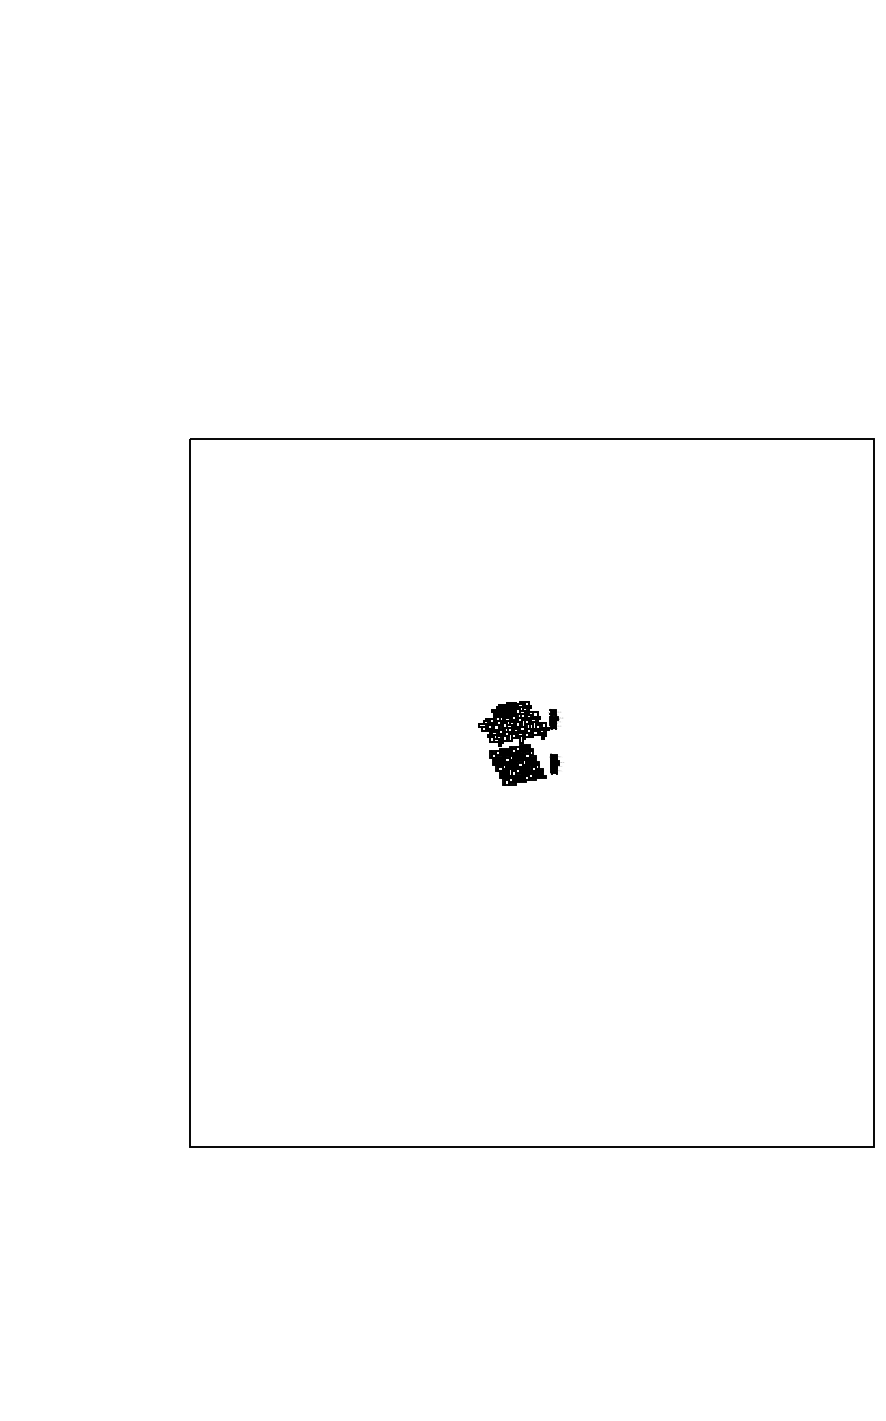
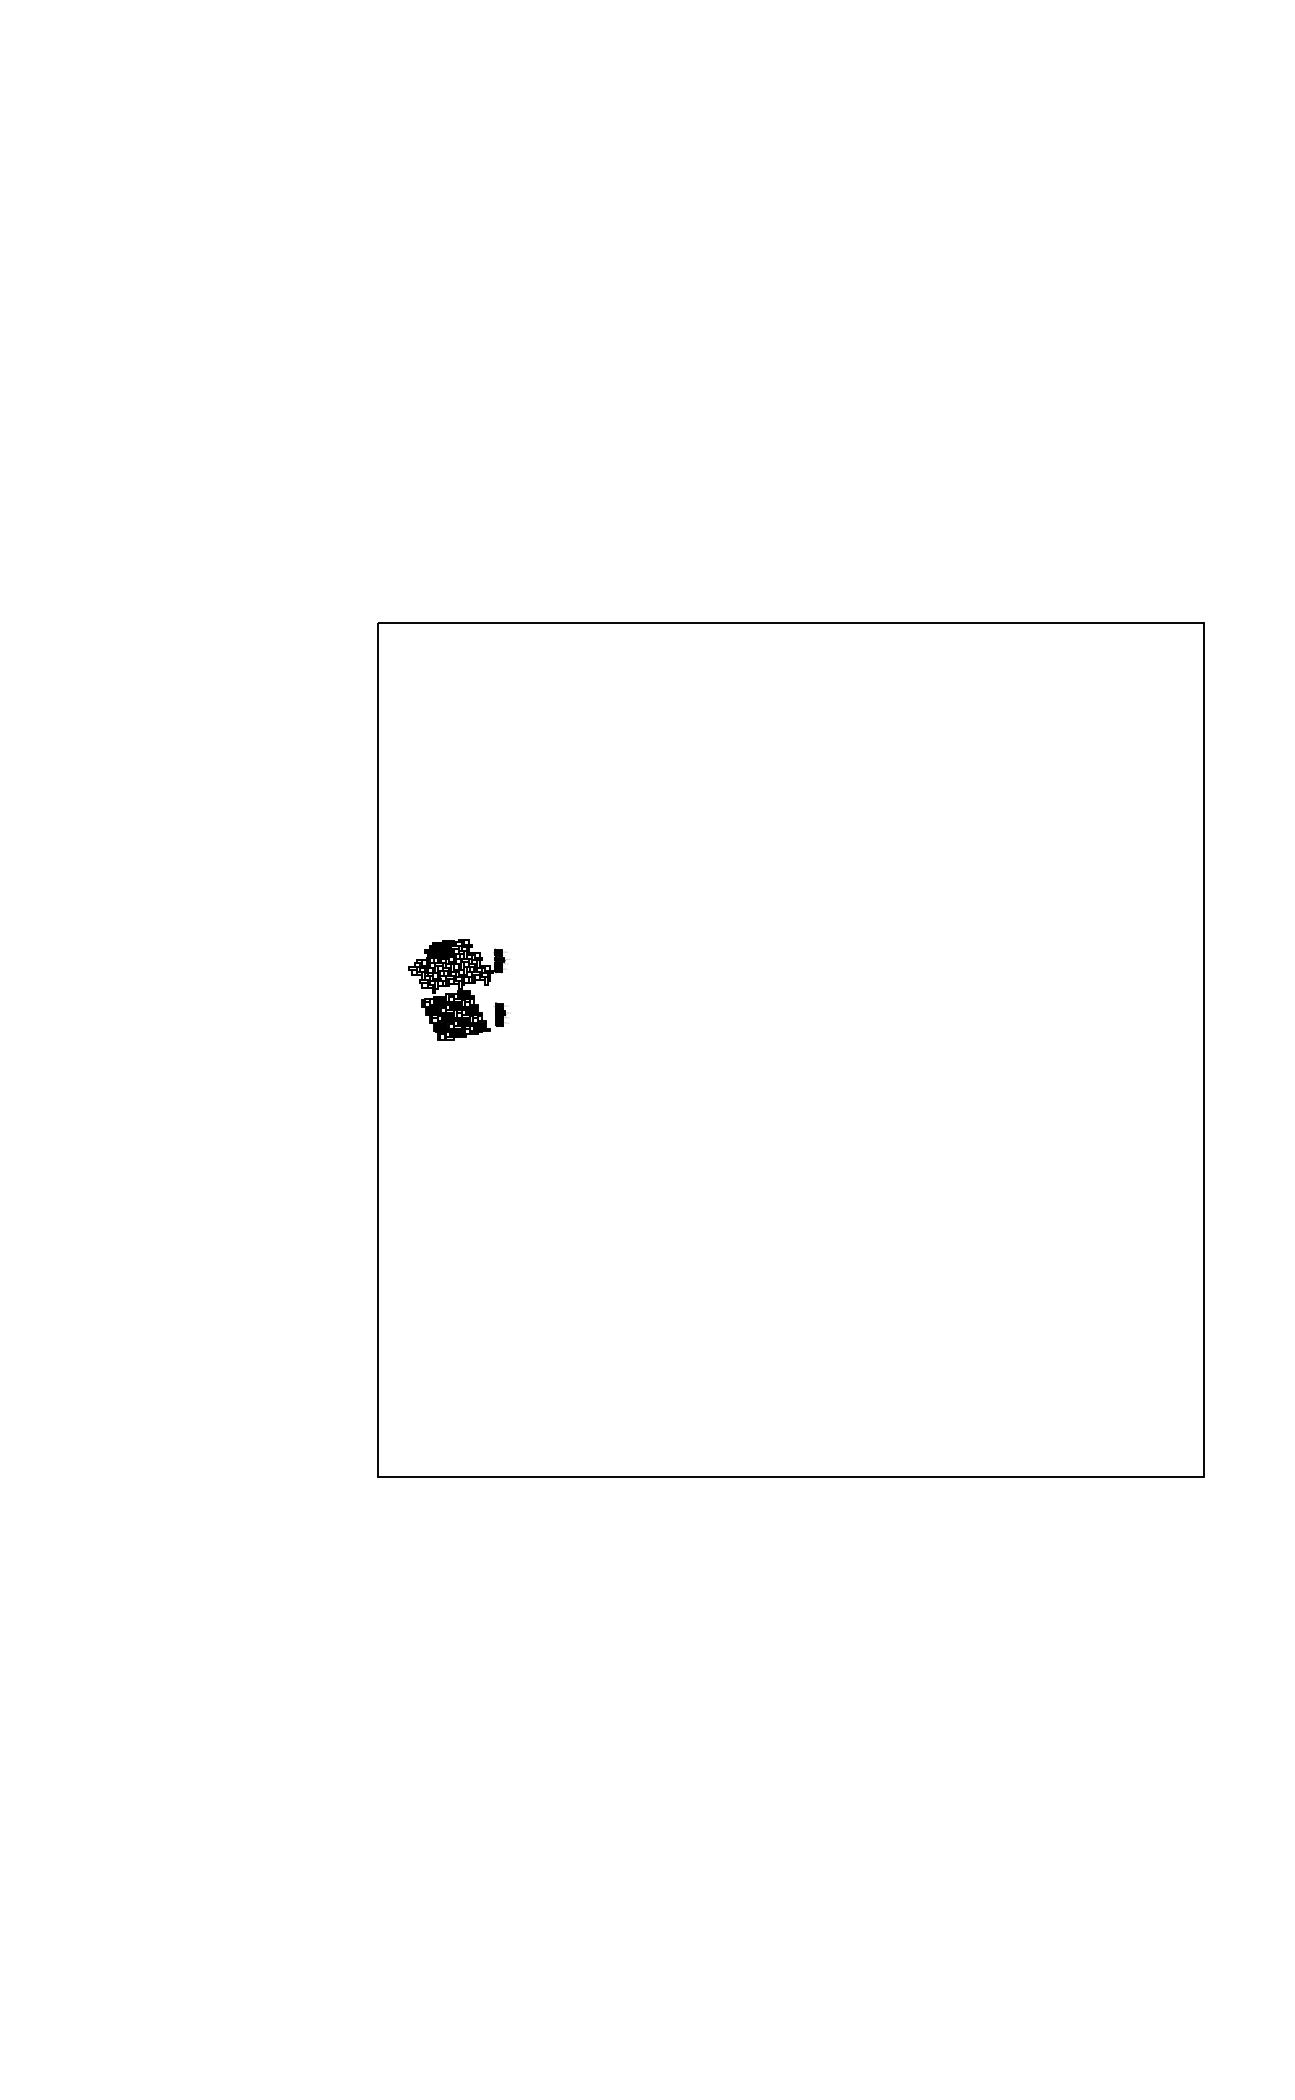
part: (520, 743) -> (459, 989), moved

